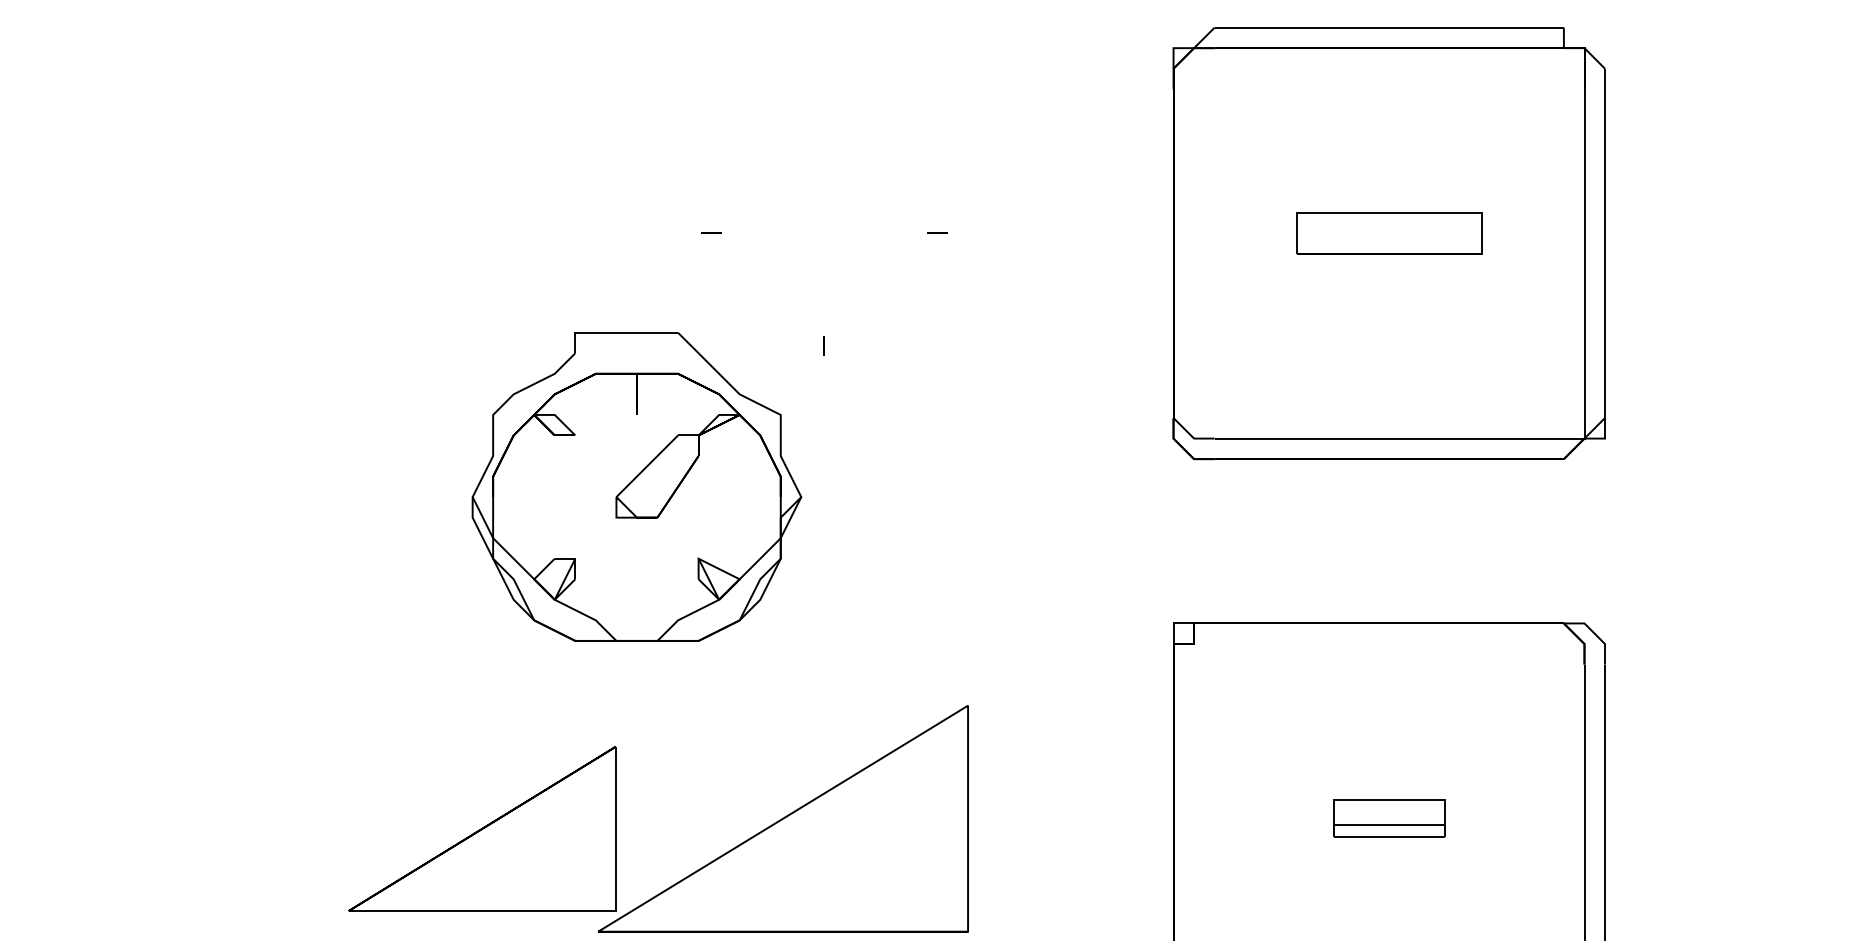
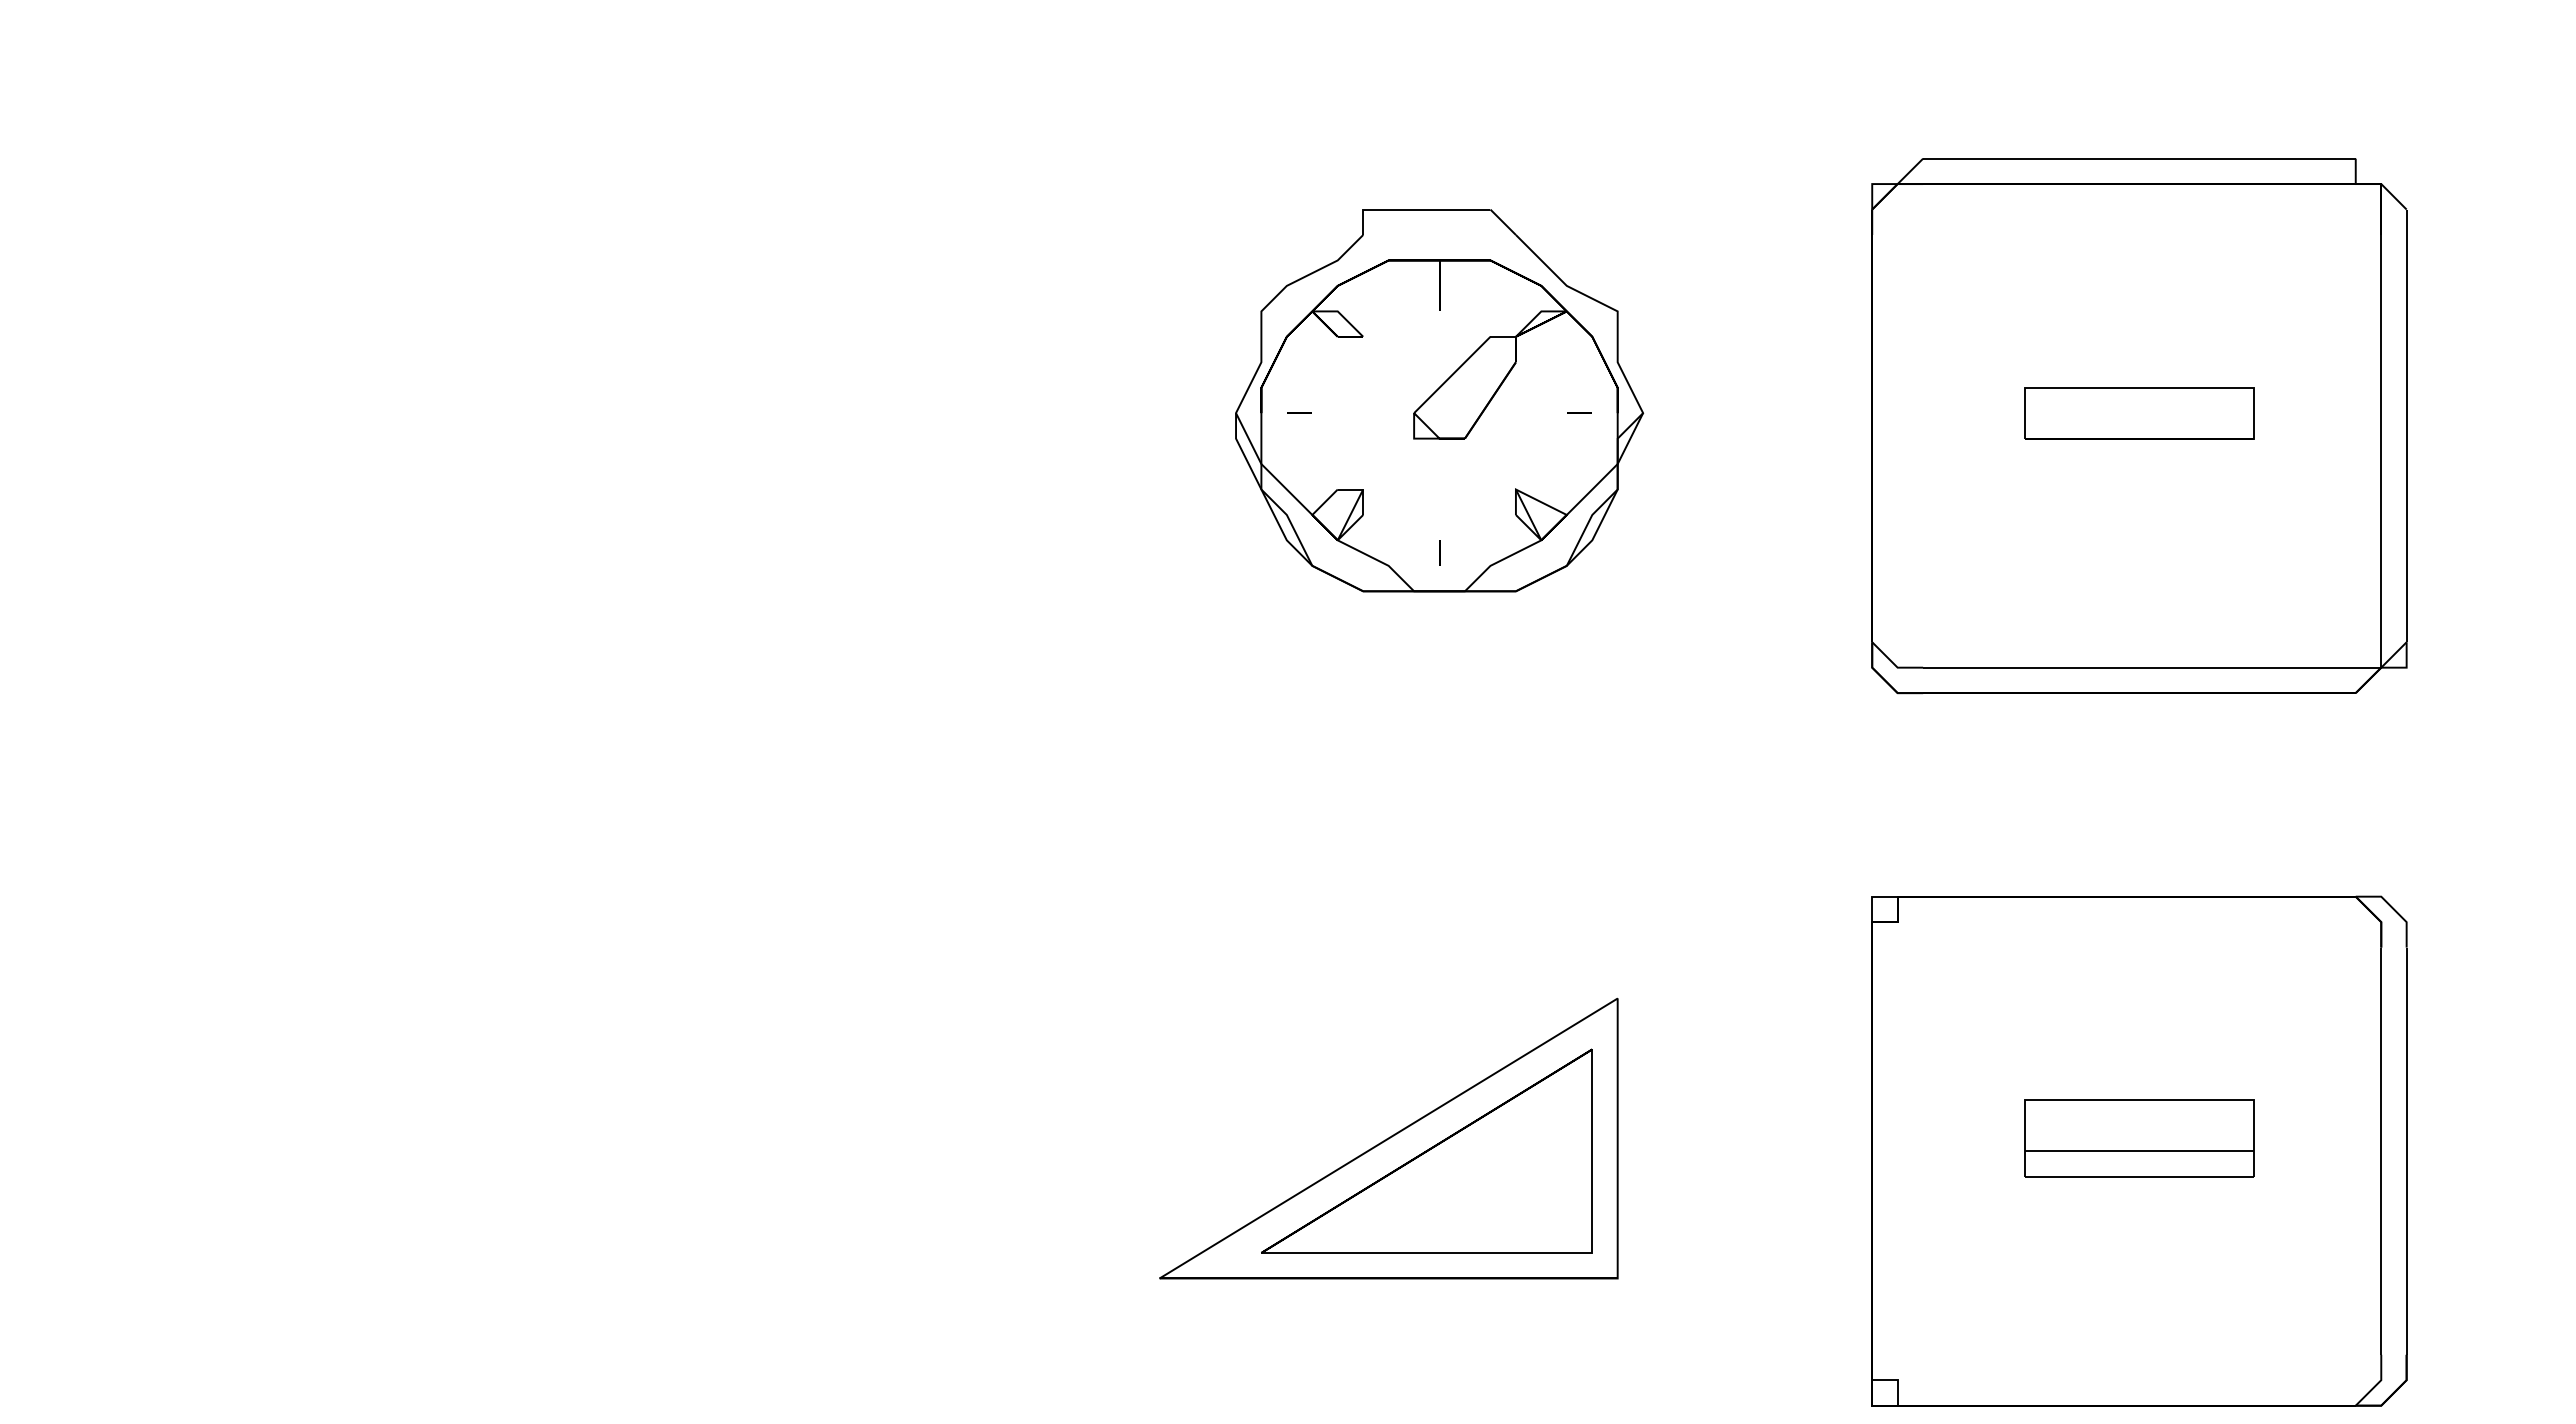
part: (636, 486) -> (1439, 400), moved
part: (1389, 818) -> (2139, 1138), size x1.67
part: (481, 828) -> (1426, 1150), moved

